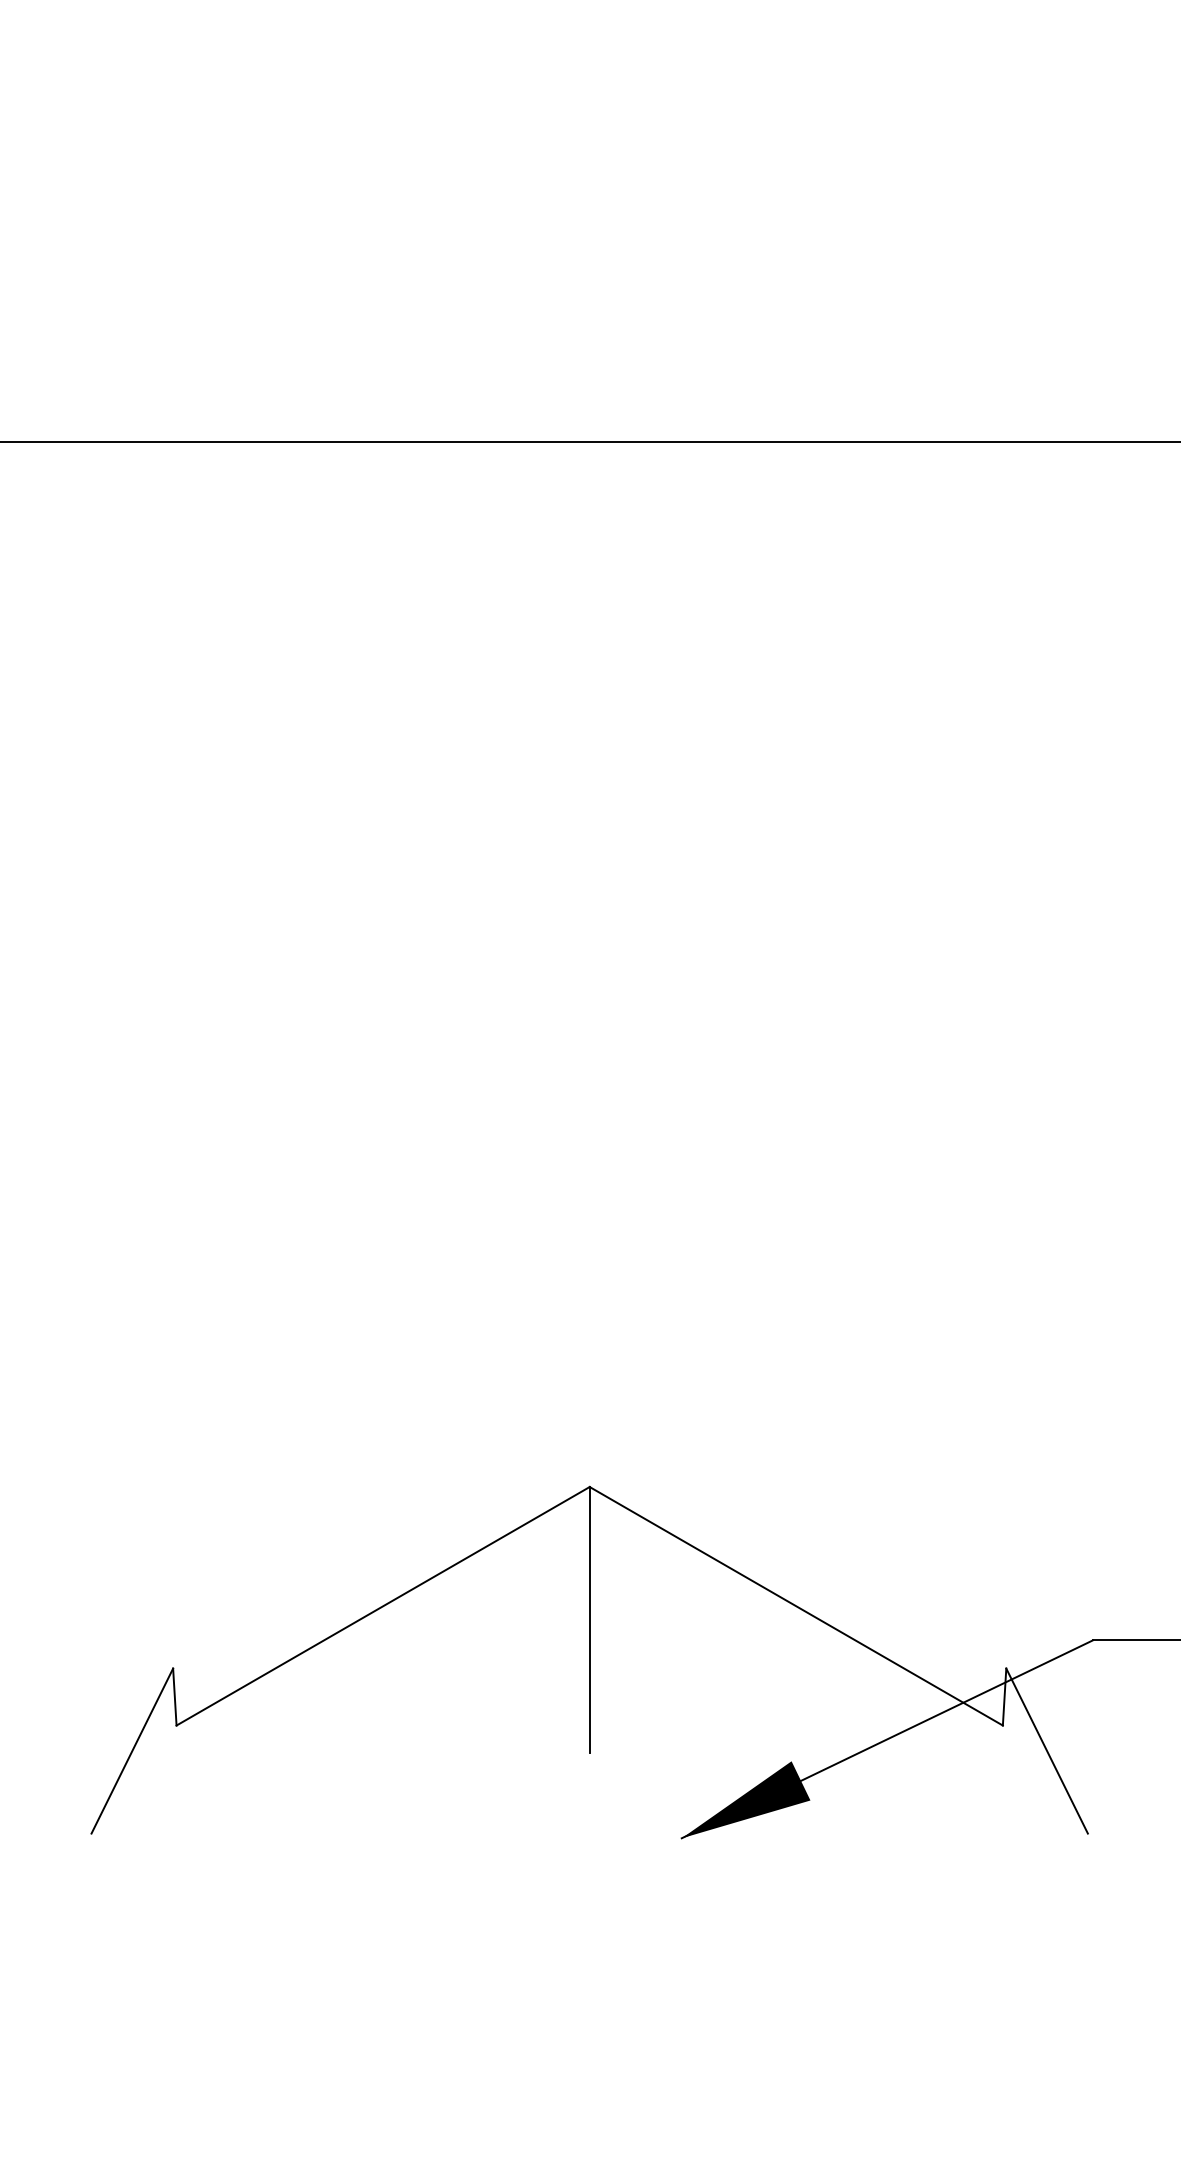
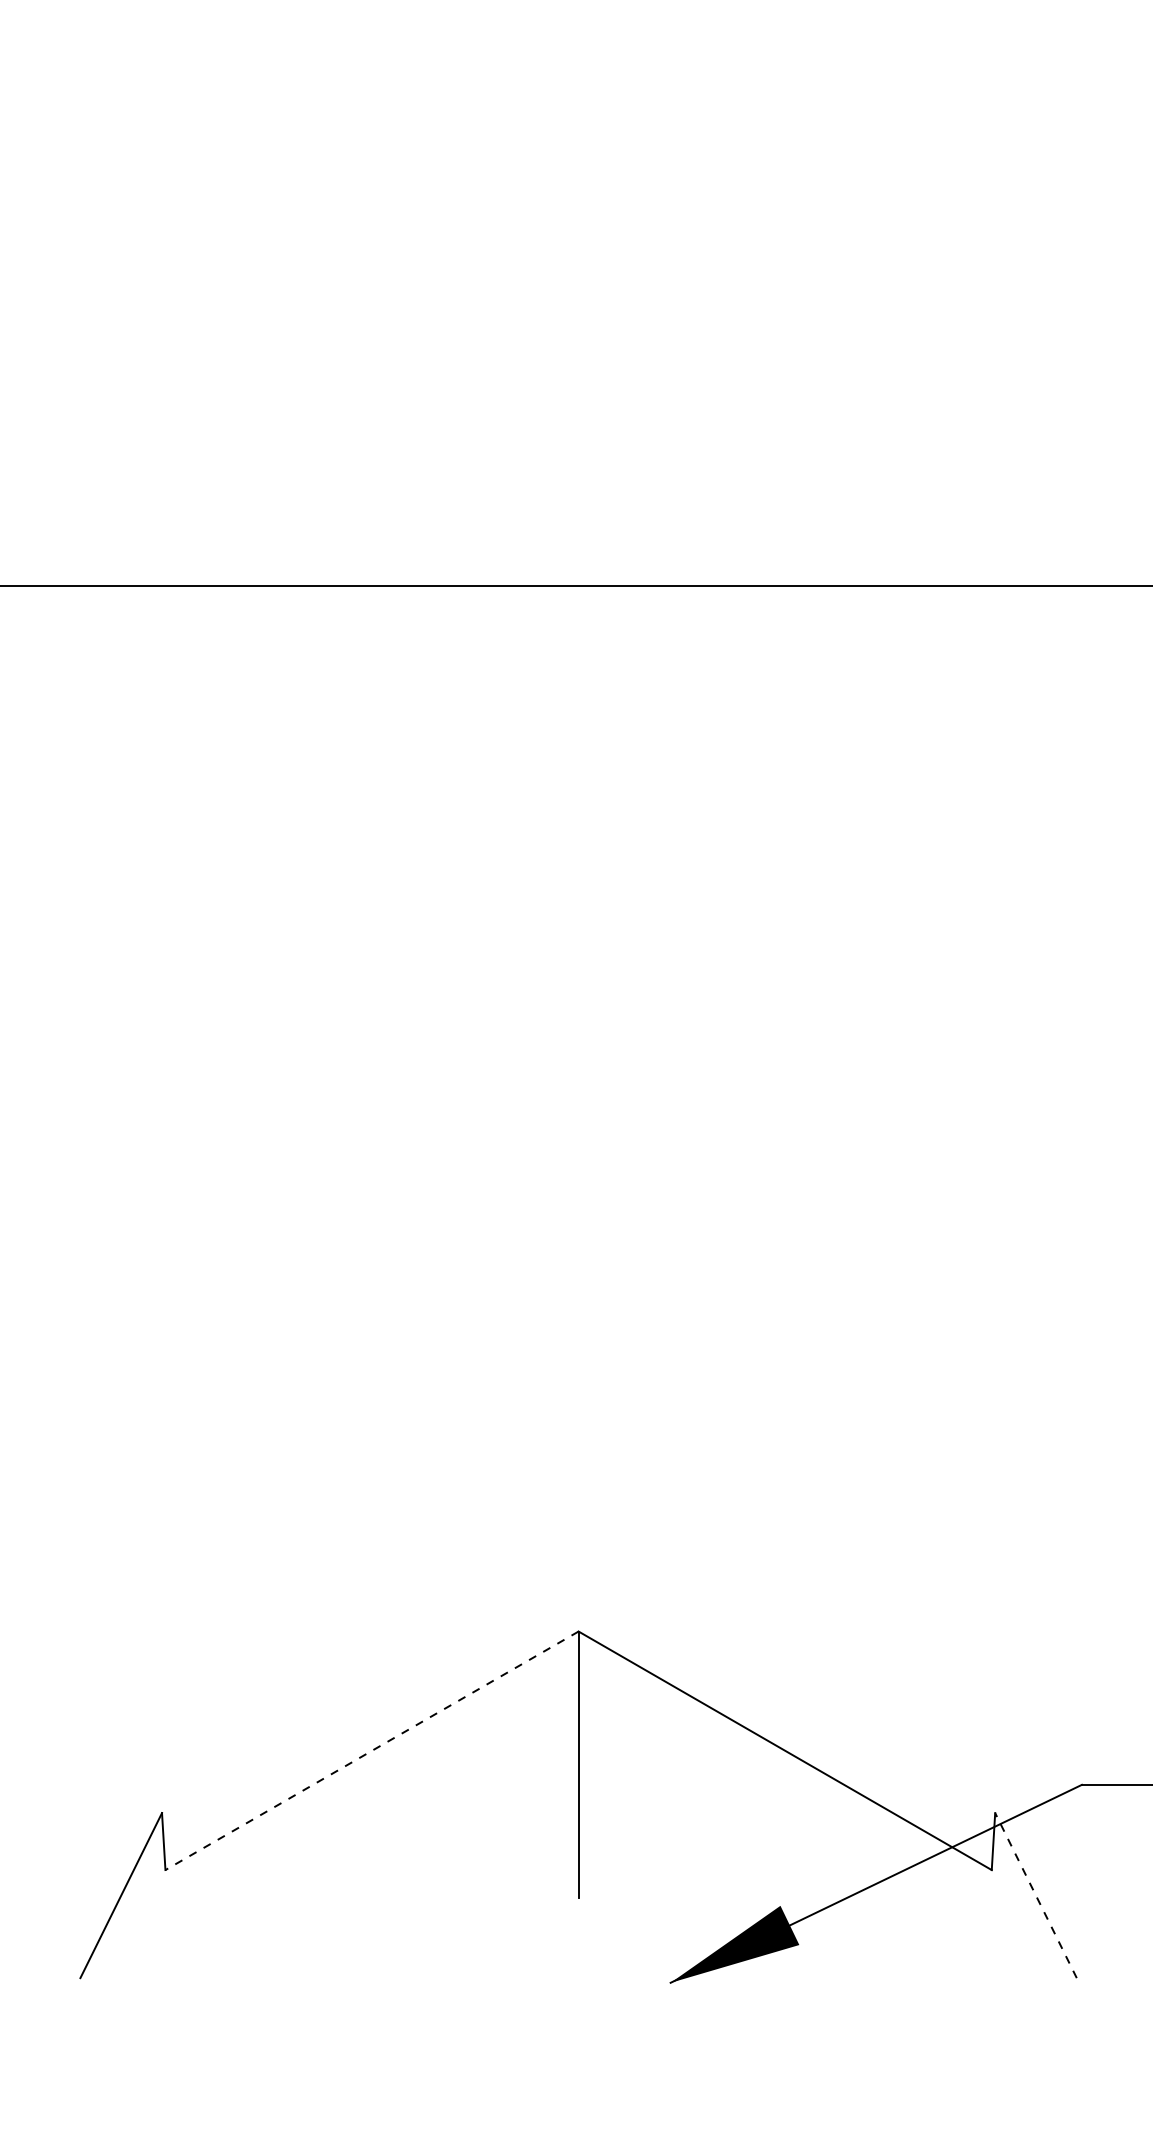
line: (383, 1606) -> (372, 1751), solid -> dashed
line: (1046, 1750) -> (1035, 1895), solid -> dashed

